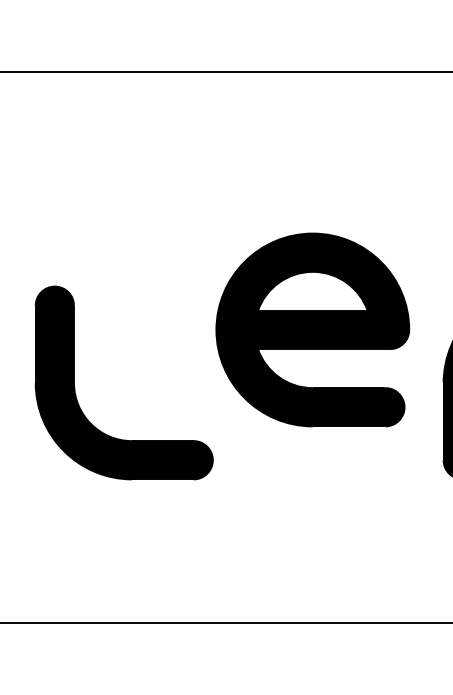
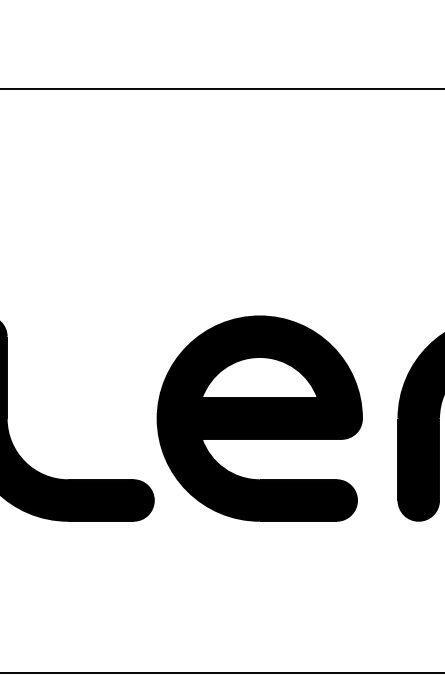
part: (312, 329) -> (259, 418), moved

